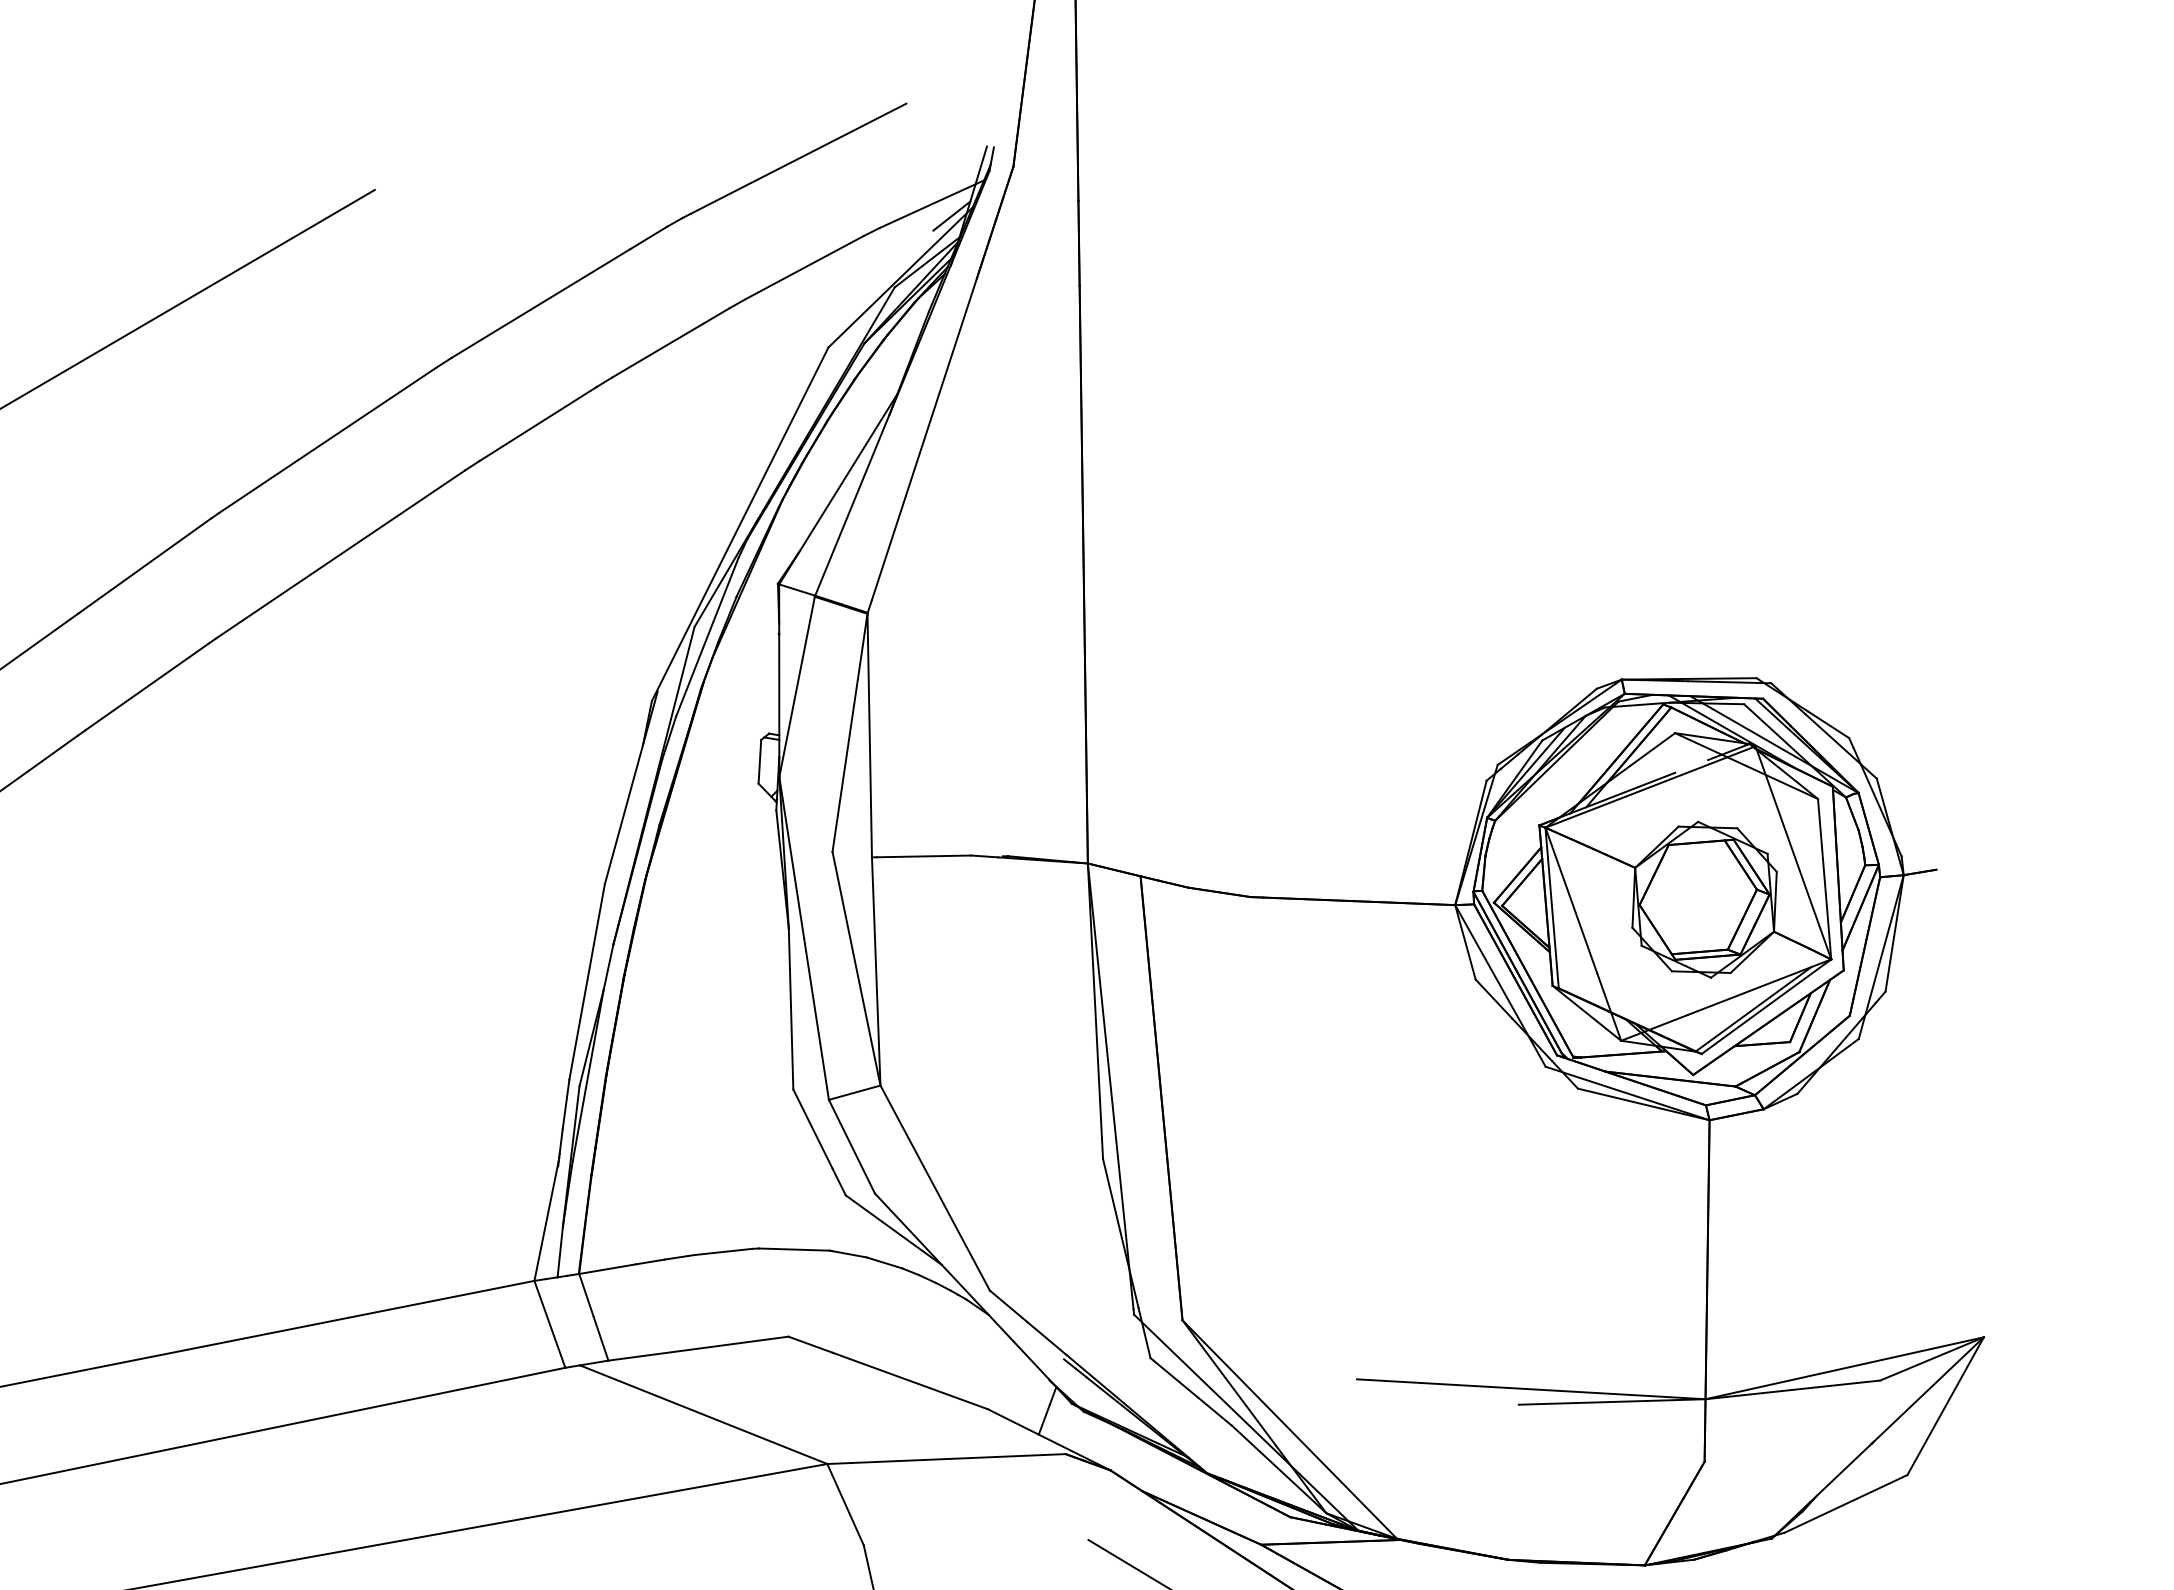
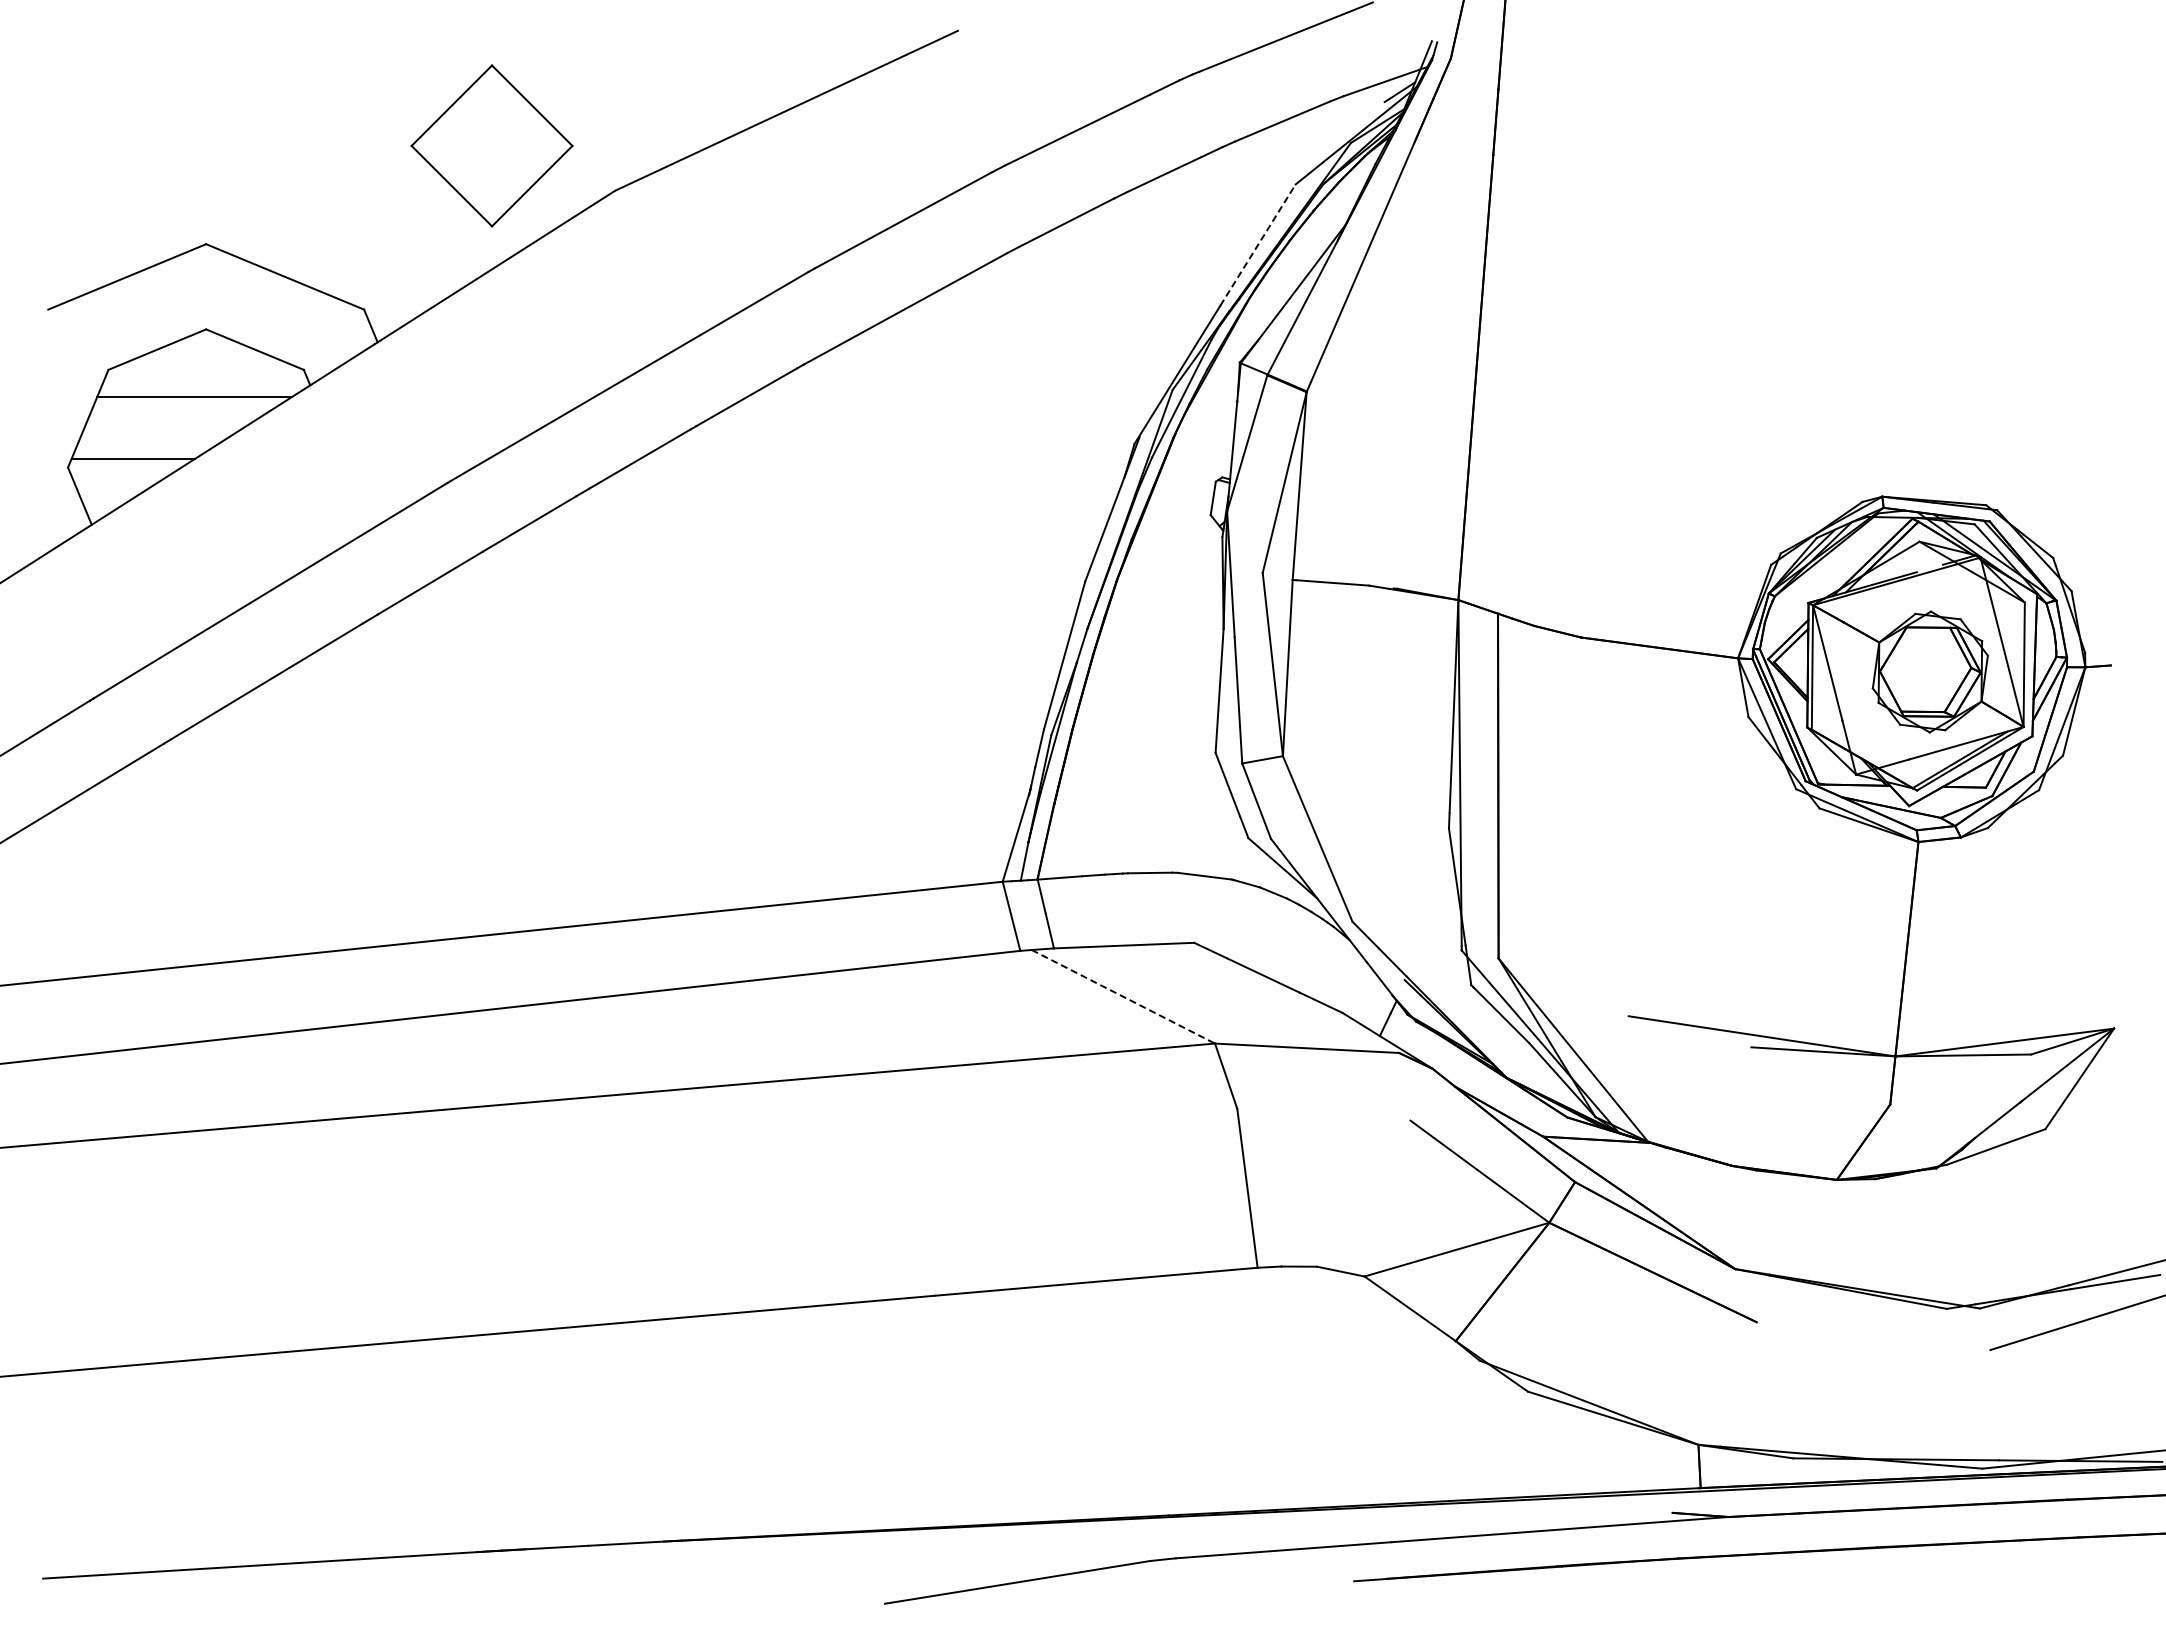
line: (787, 429) -> (1258, 244), solid -> dashed
line: (703, 1414) -> (1123, 996), solid -> dashed

